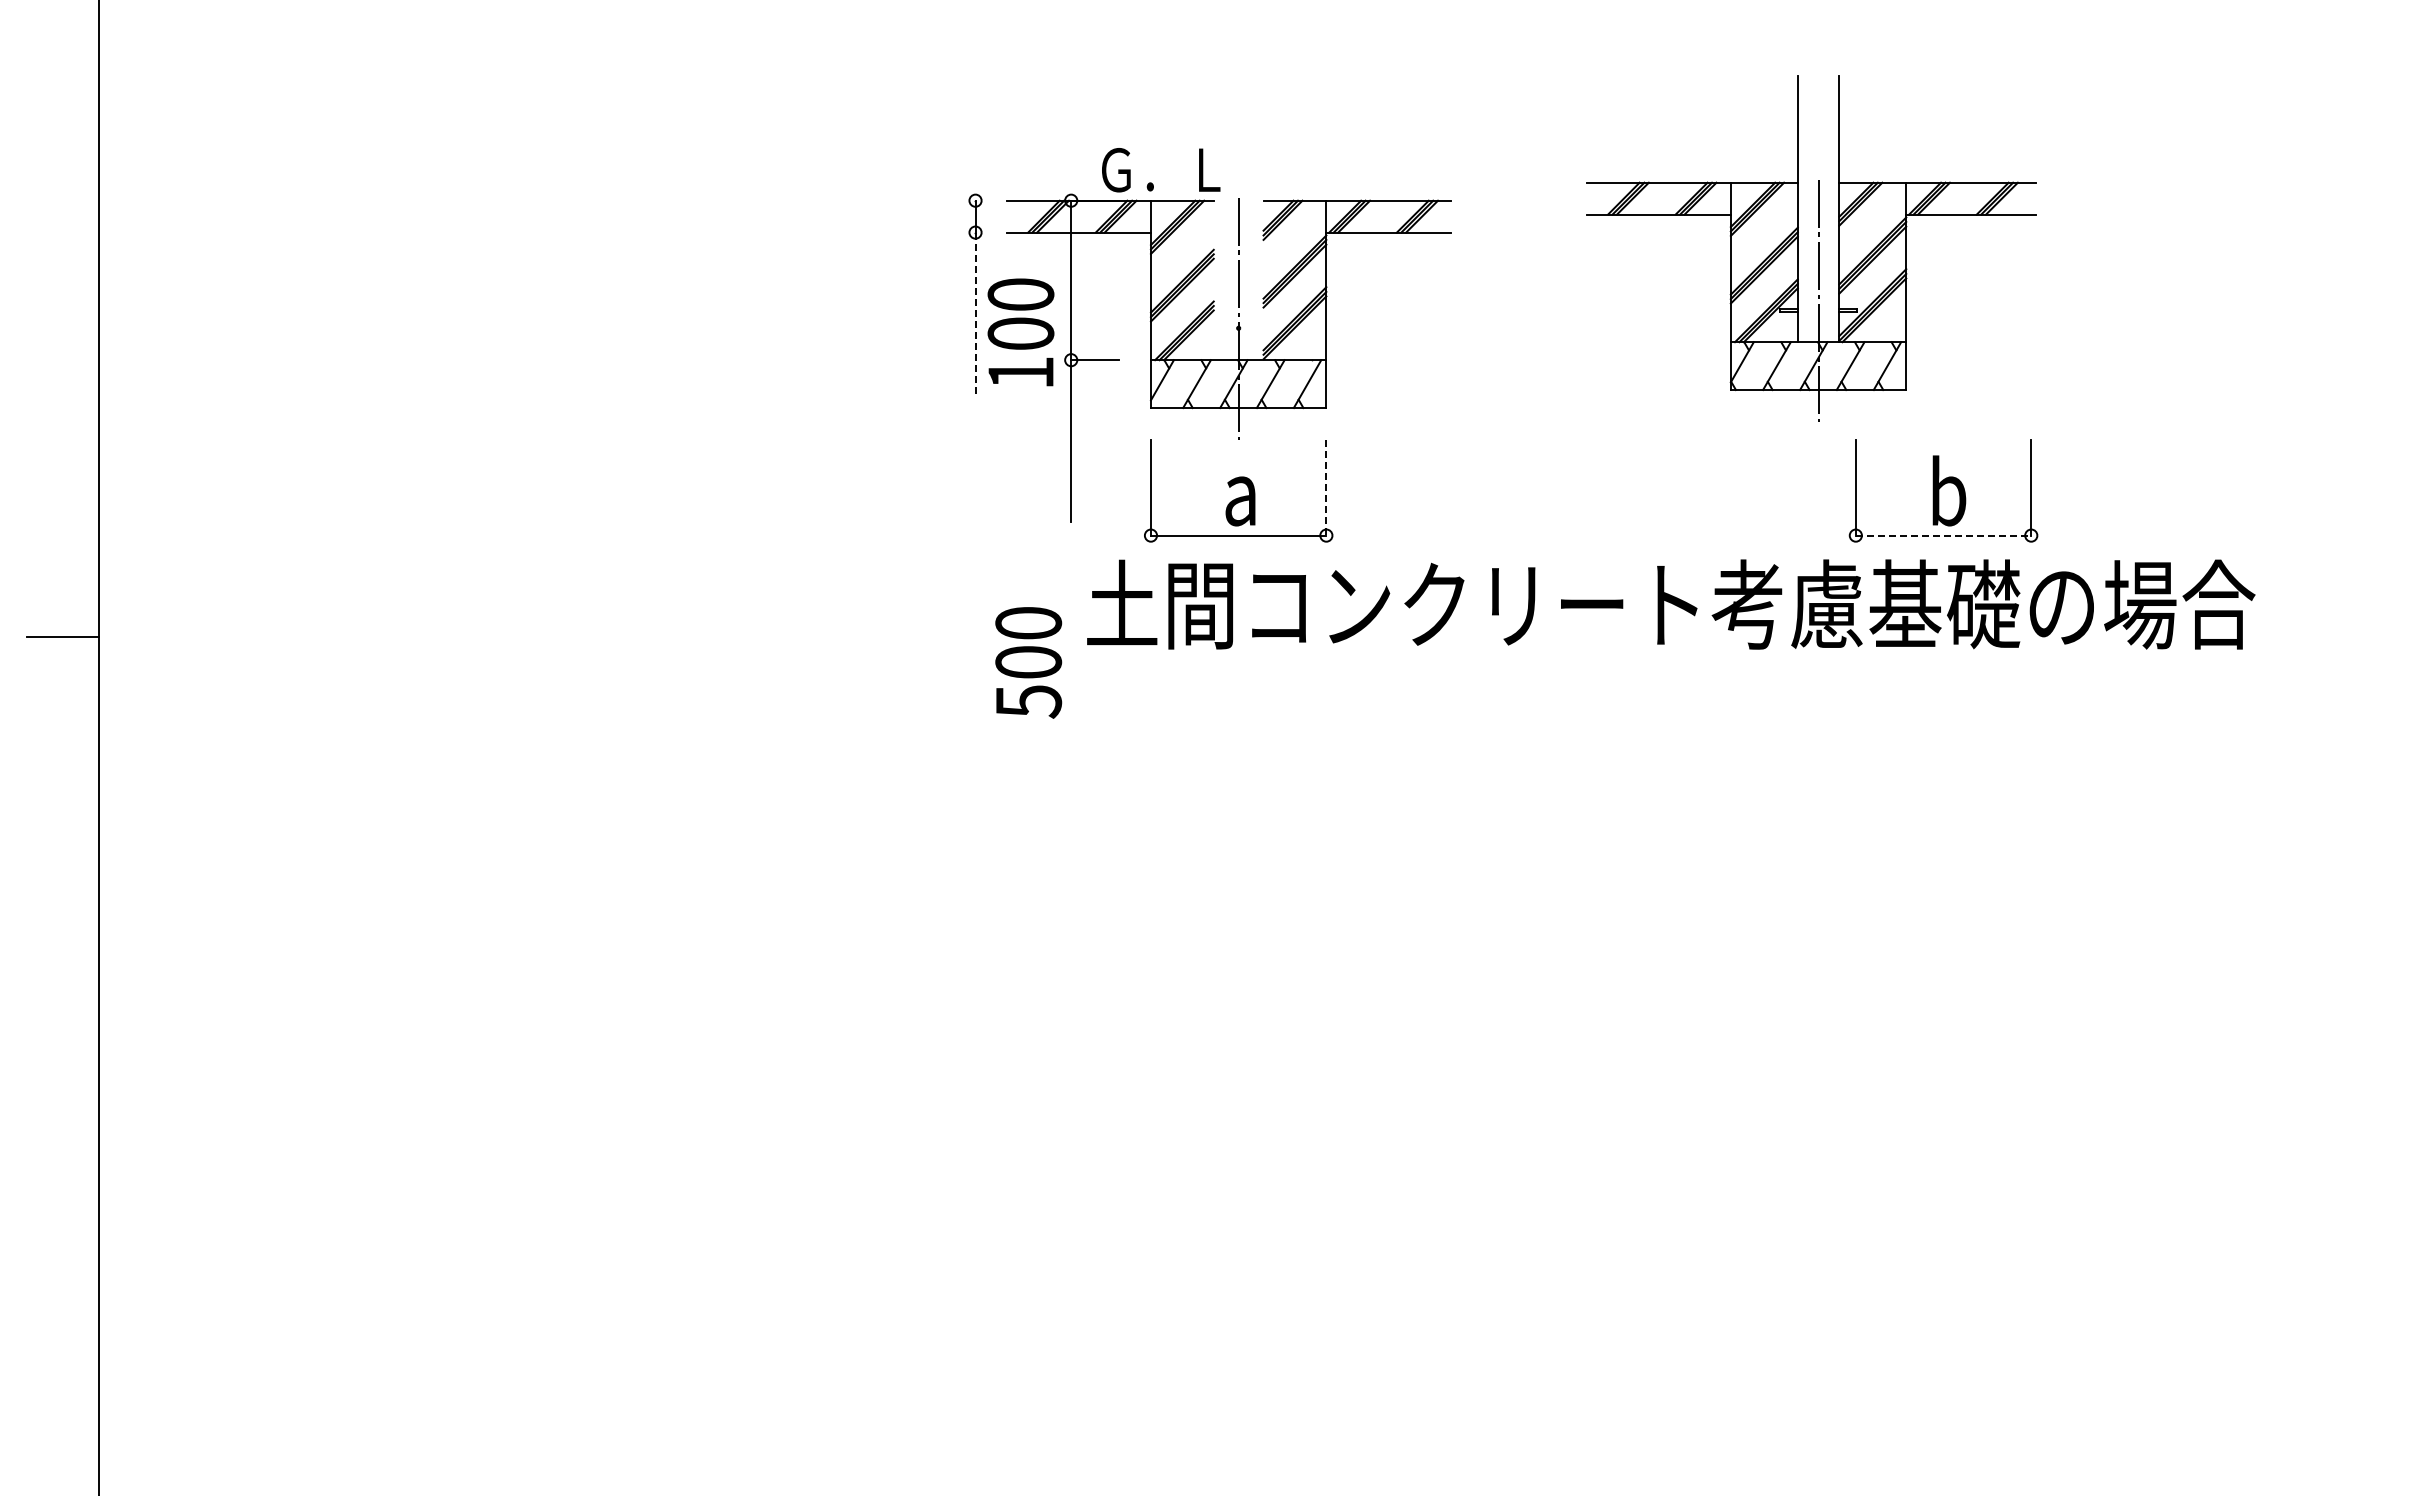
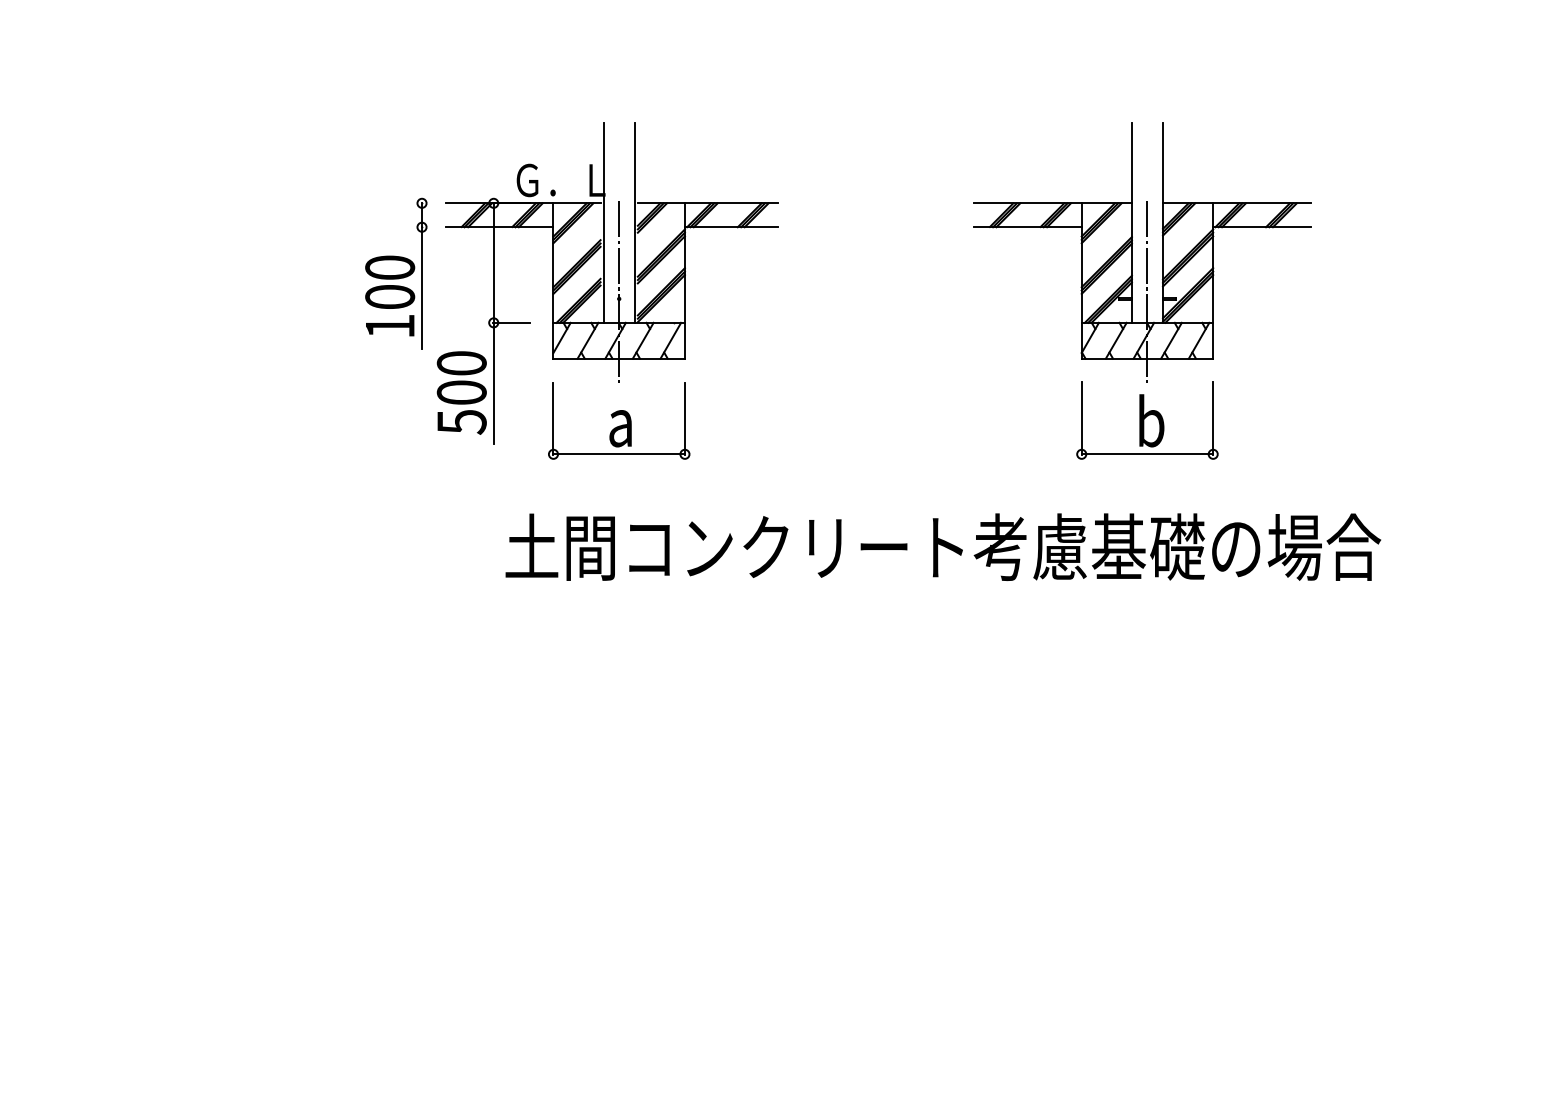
line: (1217, 226) -> (603, 222), added
line: (1259, 226) -> (634, 222), added
part: (1818, 248) -> (1147, 252), moved
line: (975, 314) -> (421, 288), dashed -> solid
text: (1020, 332) -> (389, 296), moved
line: (1326, 488) -> (685, 419), dashed -> solid
line: (1943, 535) -> (1147, 454), dashed -> solid
text: (1671, 604) -> (943, 547), moved
text: (1028, 662) -> (461, 392), moved

